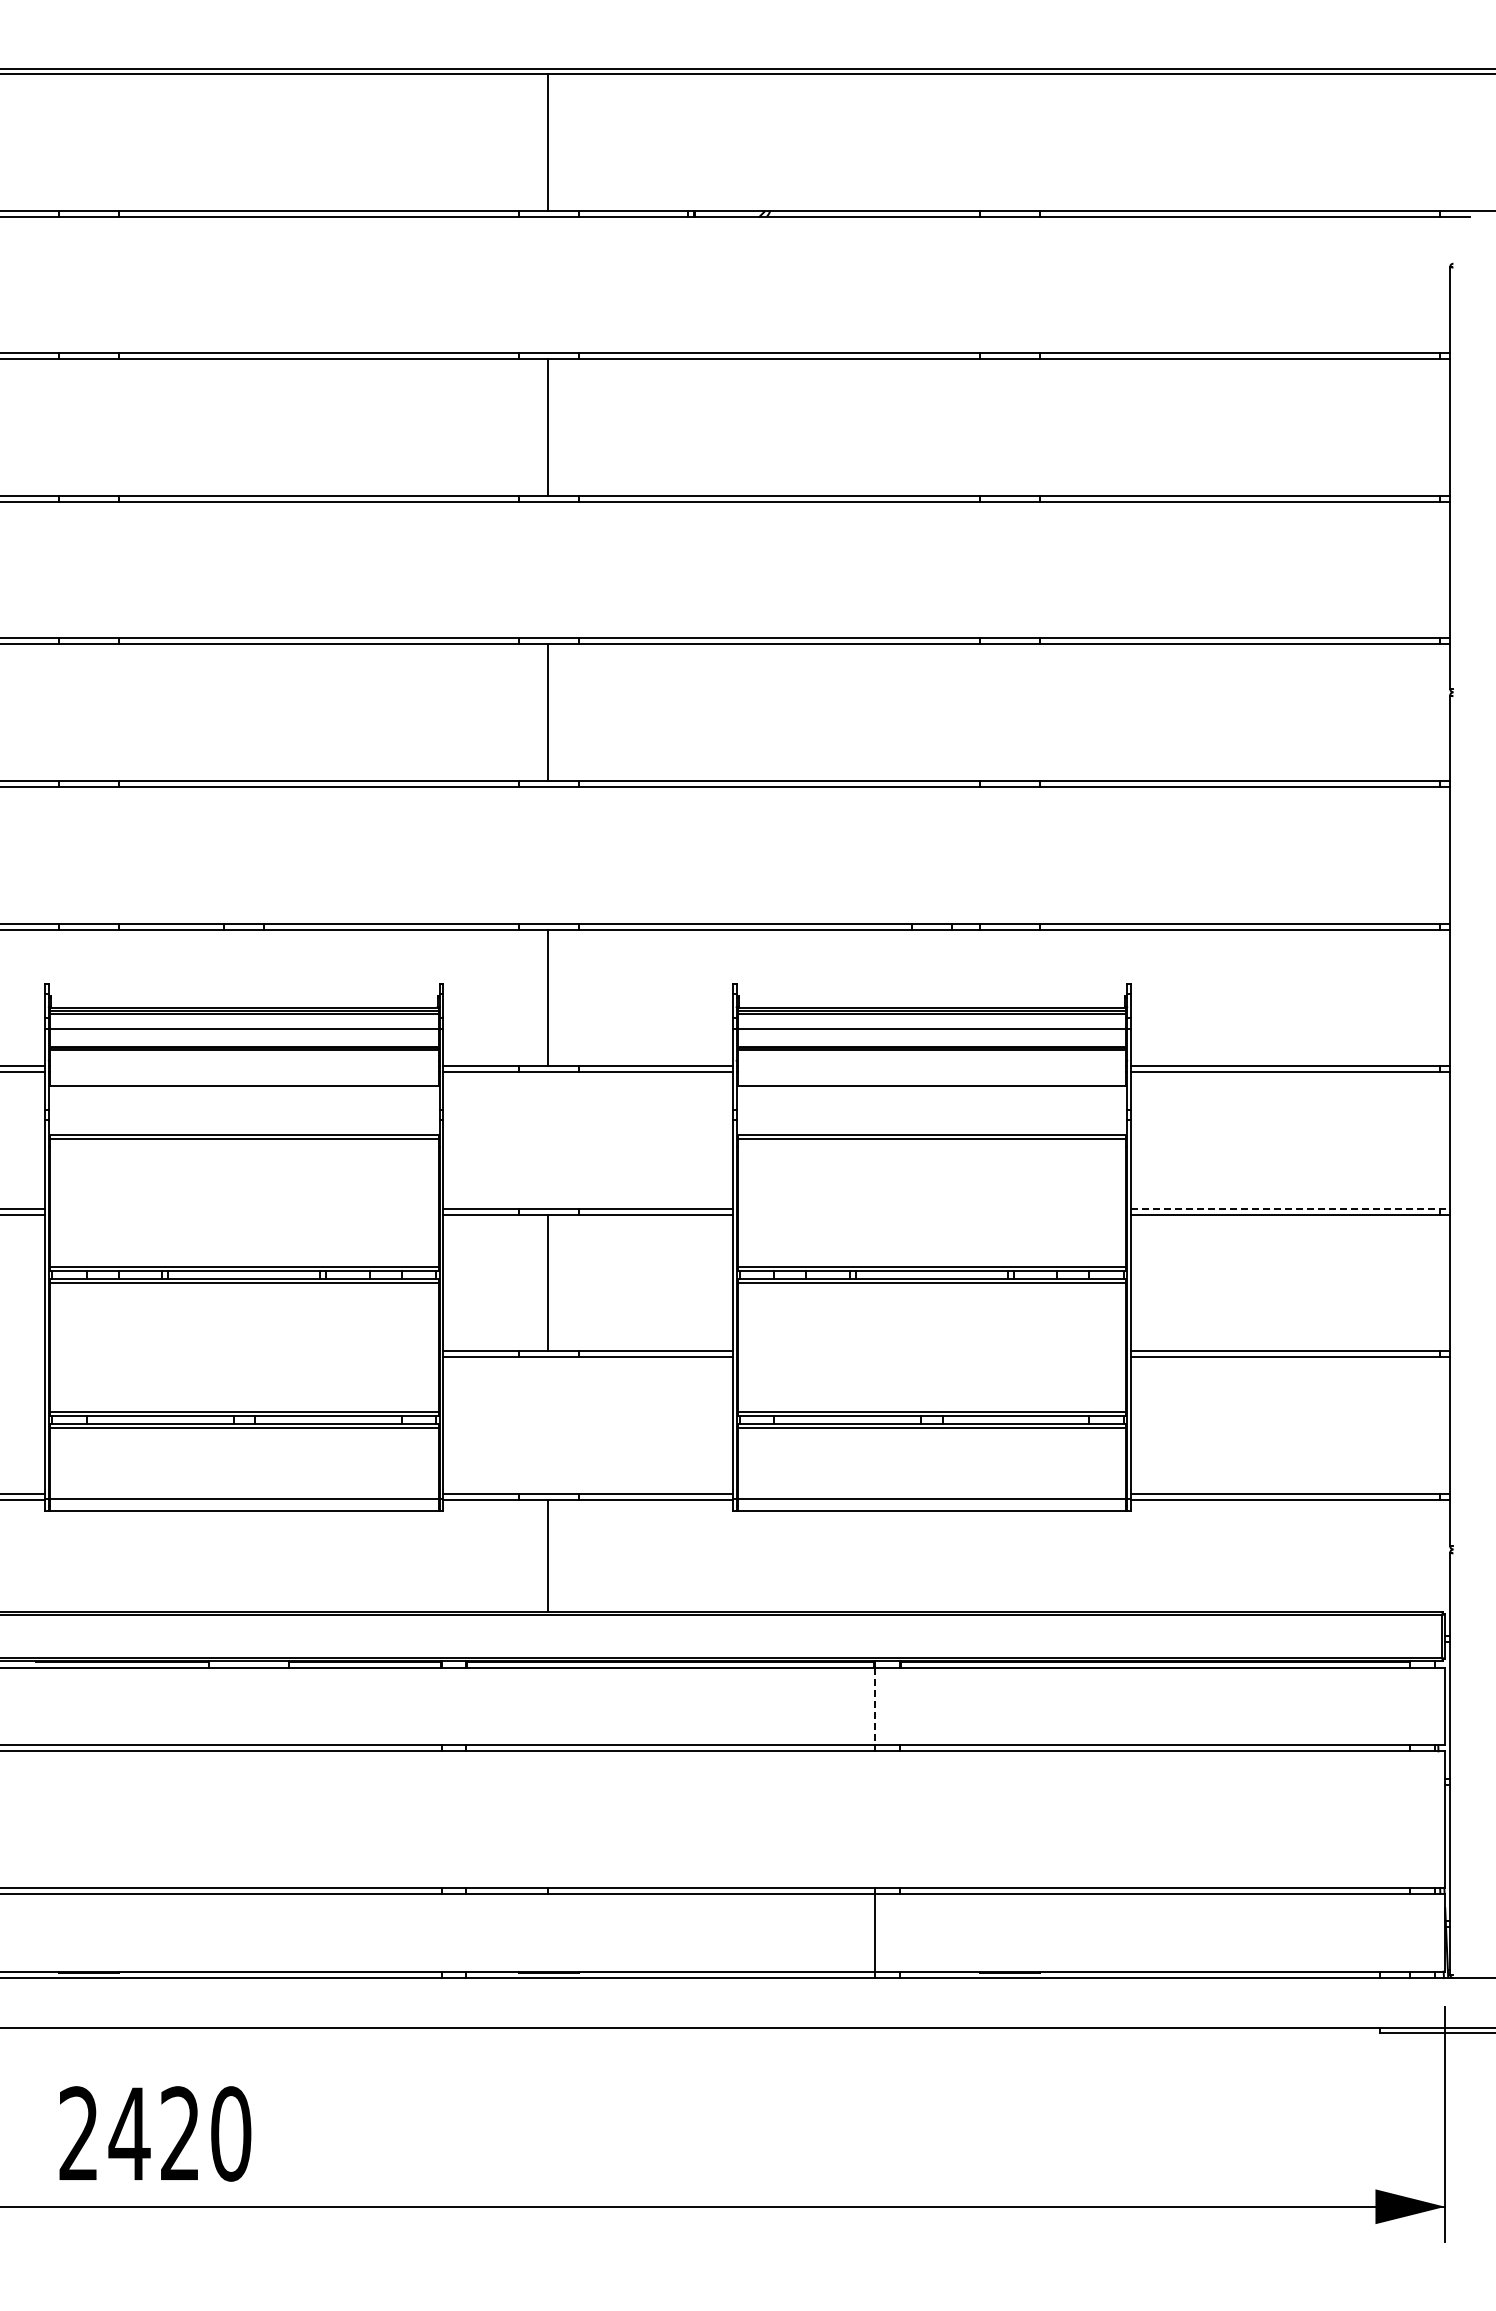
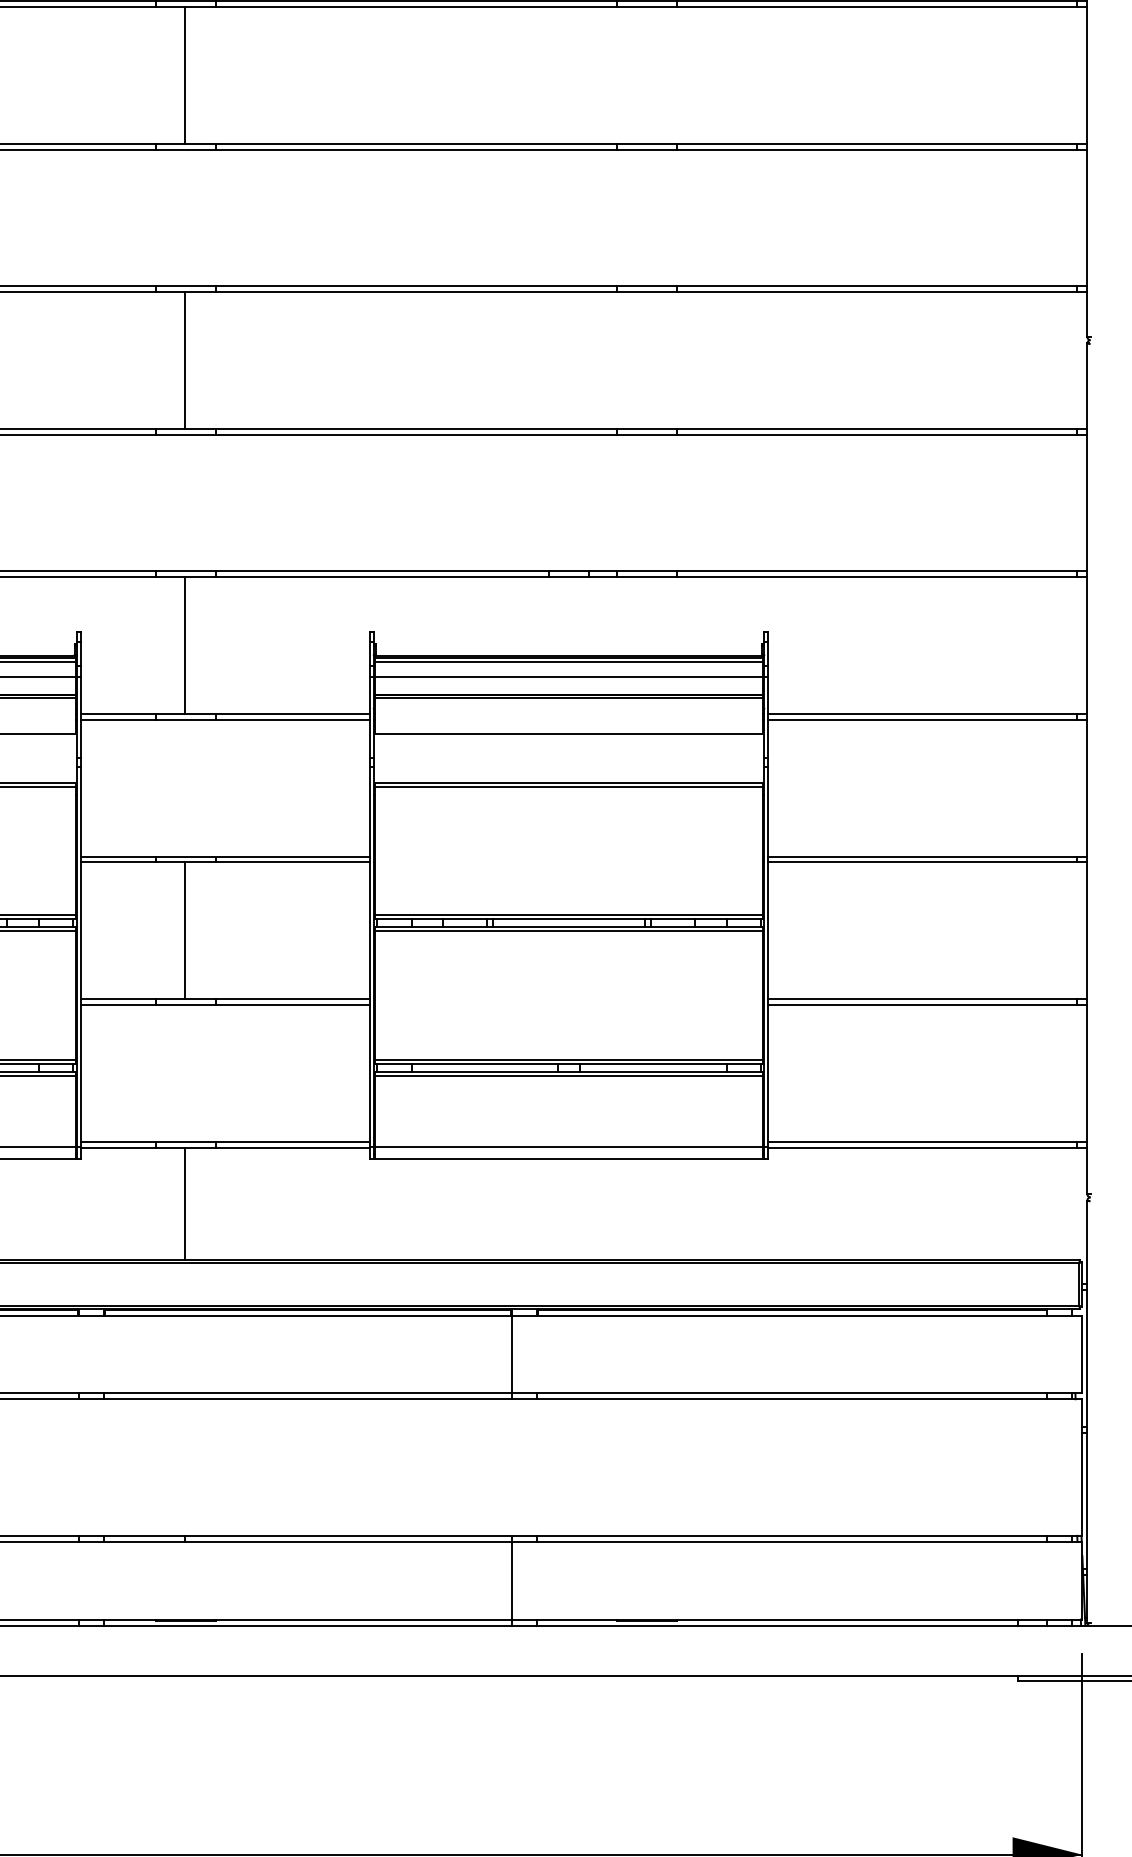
line: (1291, 1208) -> (928, 856), dashed -> solid
line: (875, 1706) -> (512, 1354), dashed -> solid

